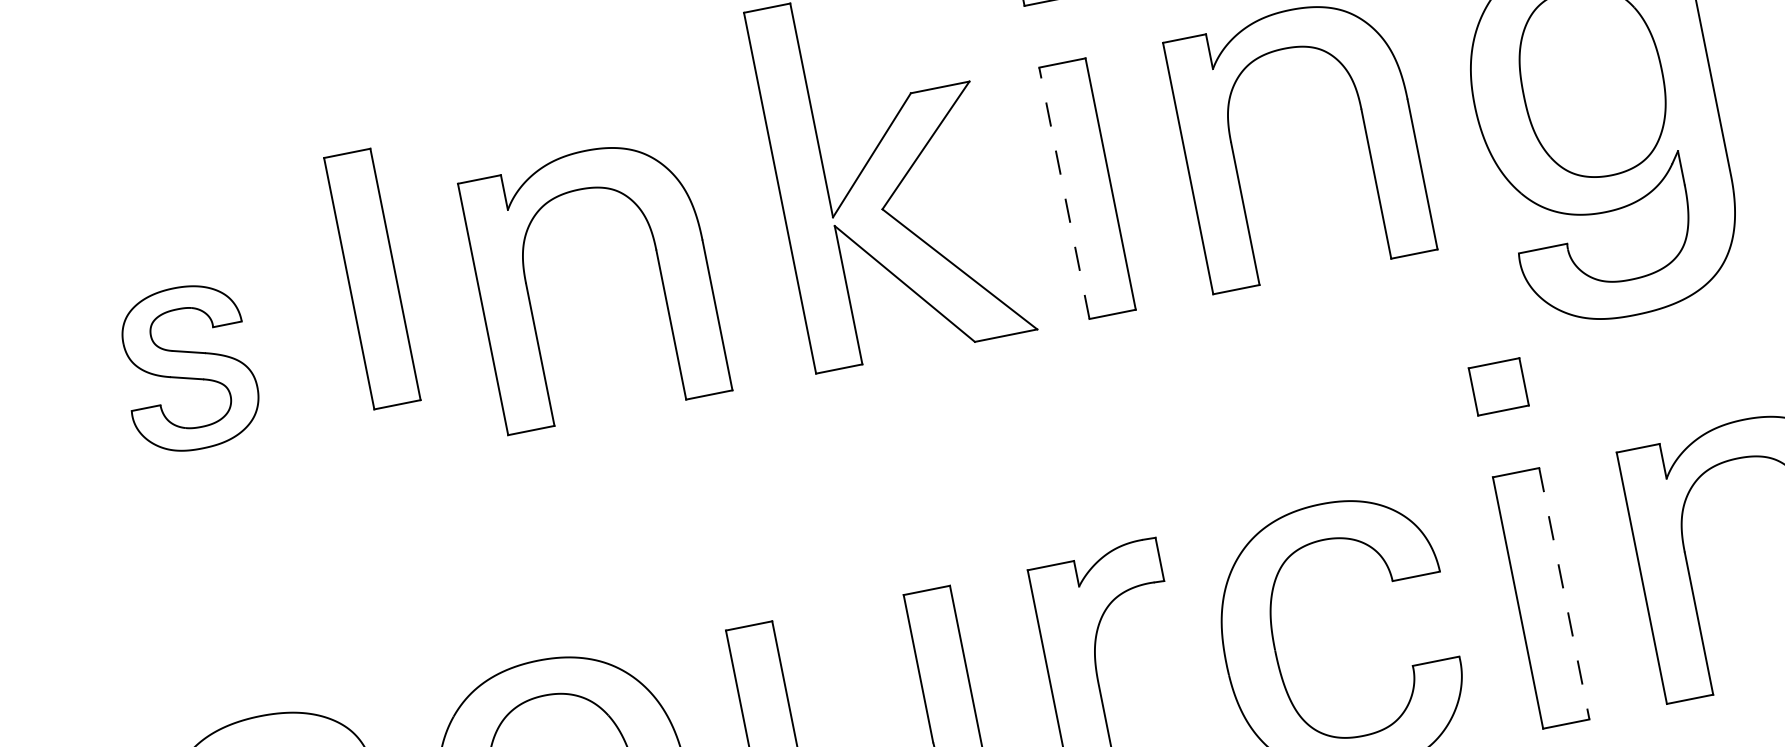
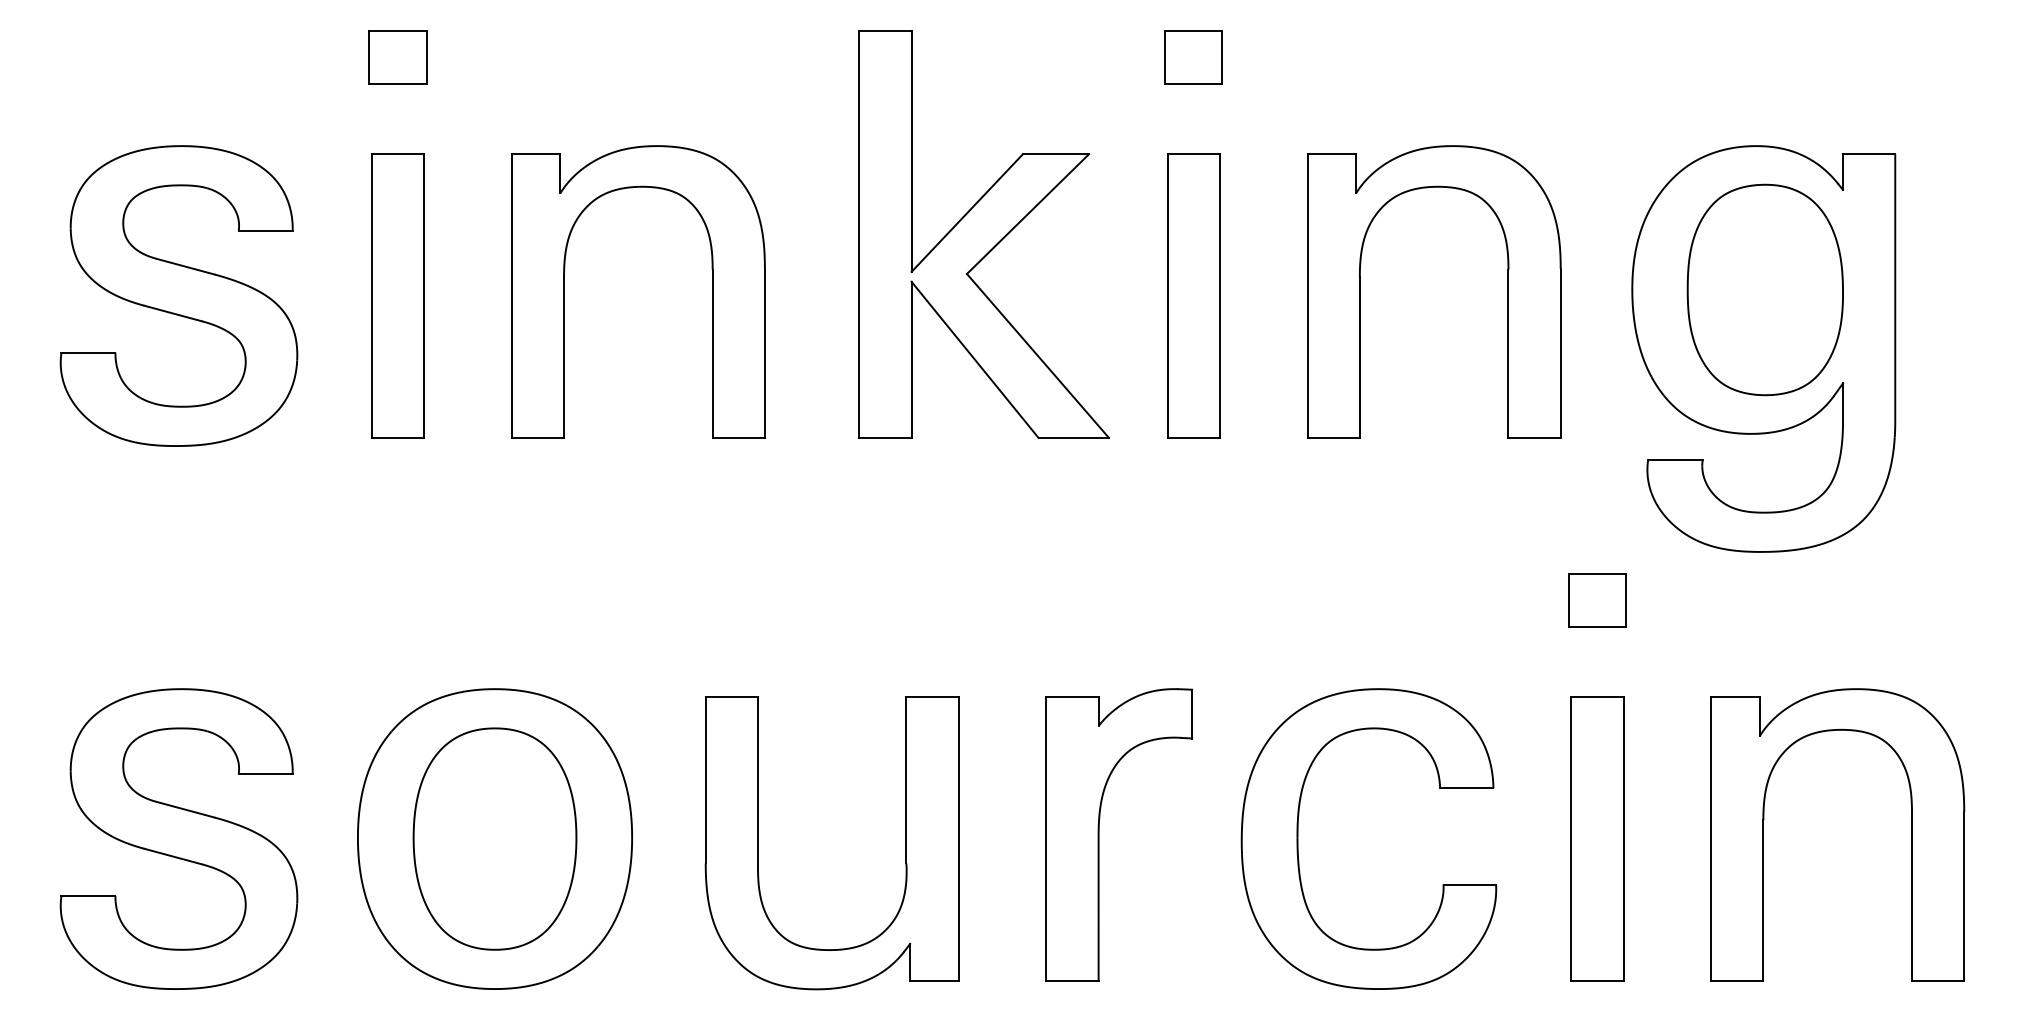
part: (339, 118) -> (397, 57), added
line: (1064, 193) -> (1167, 296), dashed -> solid
part: (371, 278) -> (397, 295), moved
part: (187, 367) -> (178, 295), size x1.67
line: (1564, 594) -> (1623, 839), dashed -> solid

